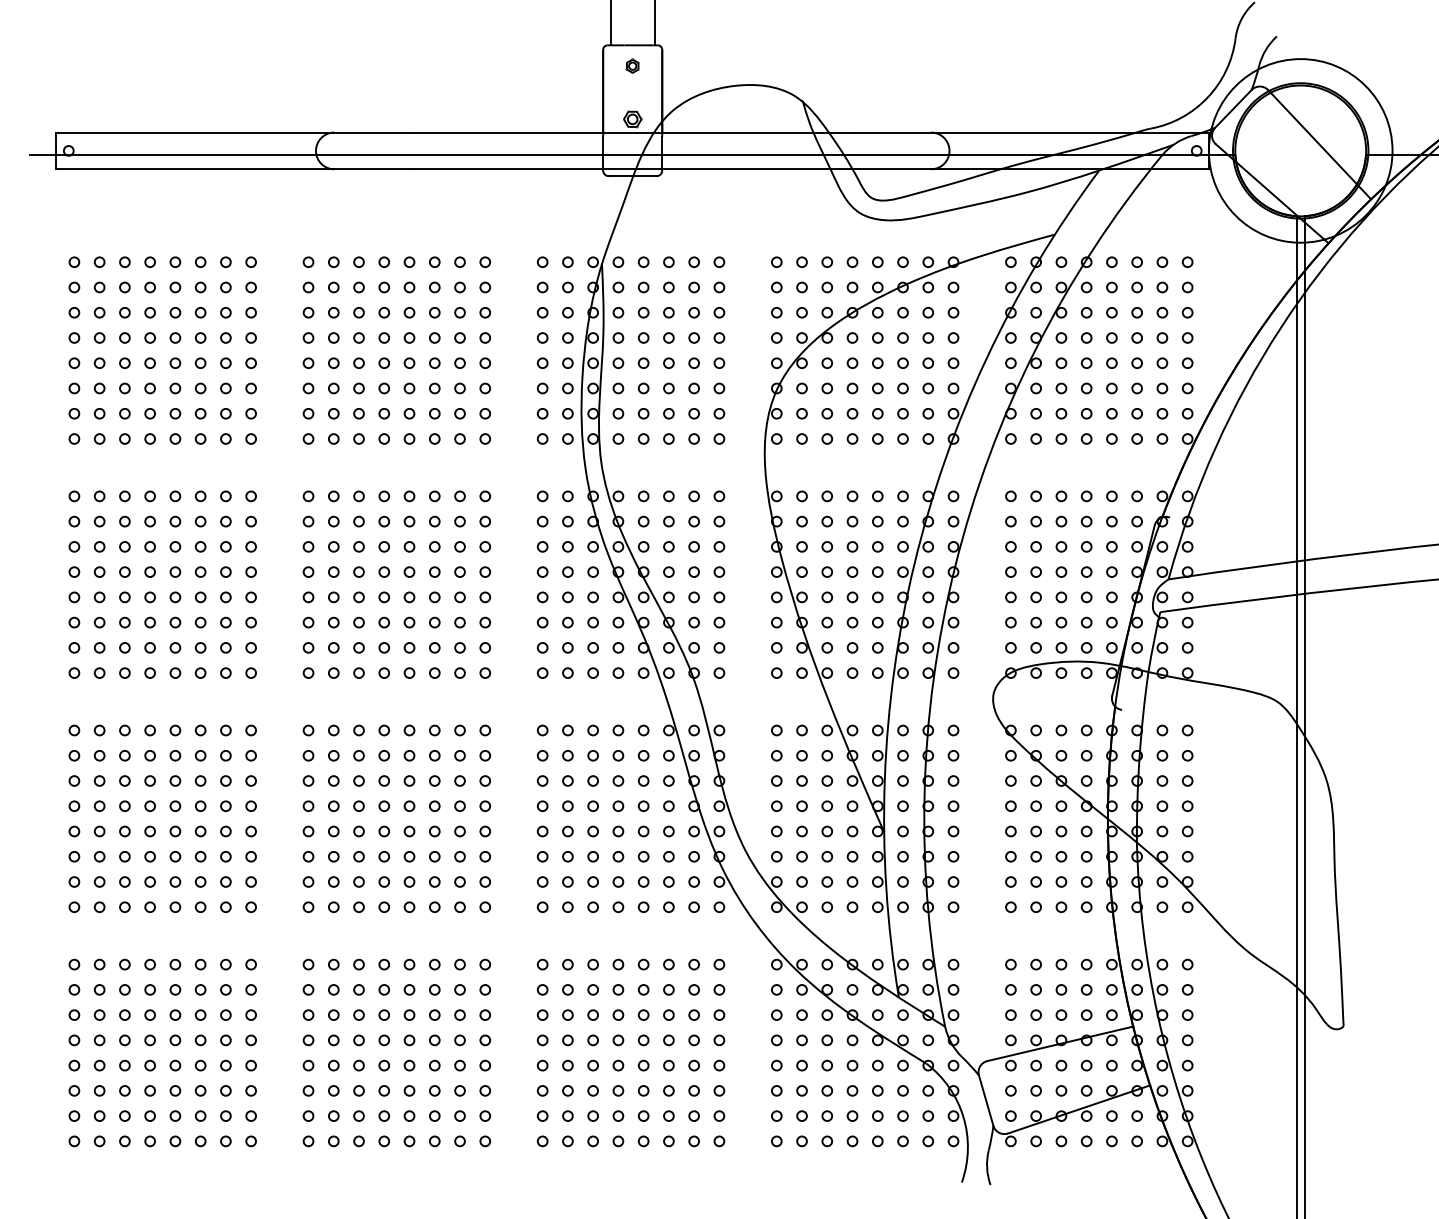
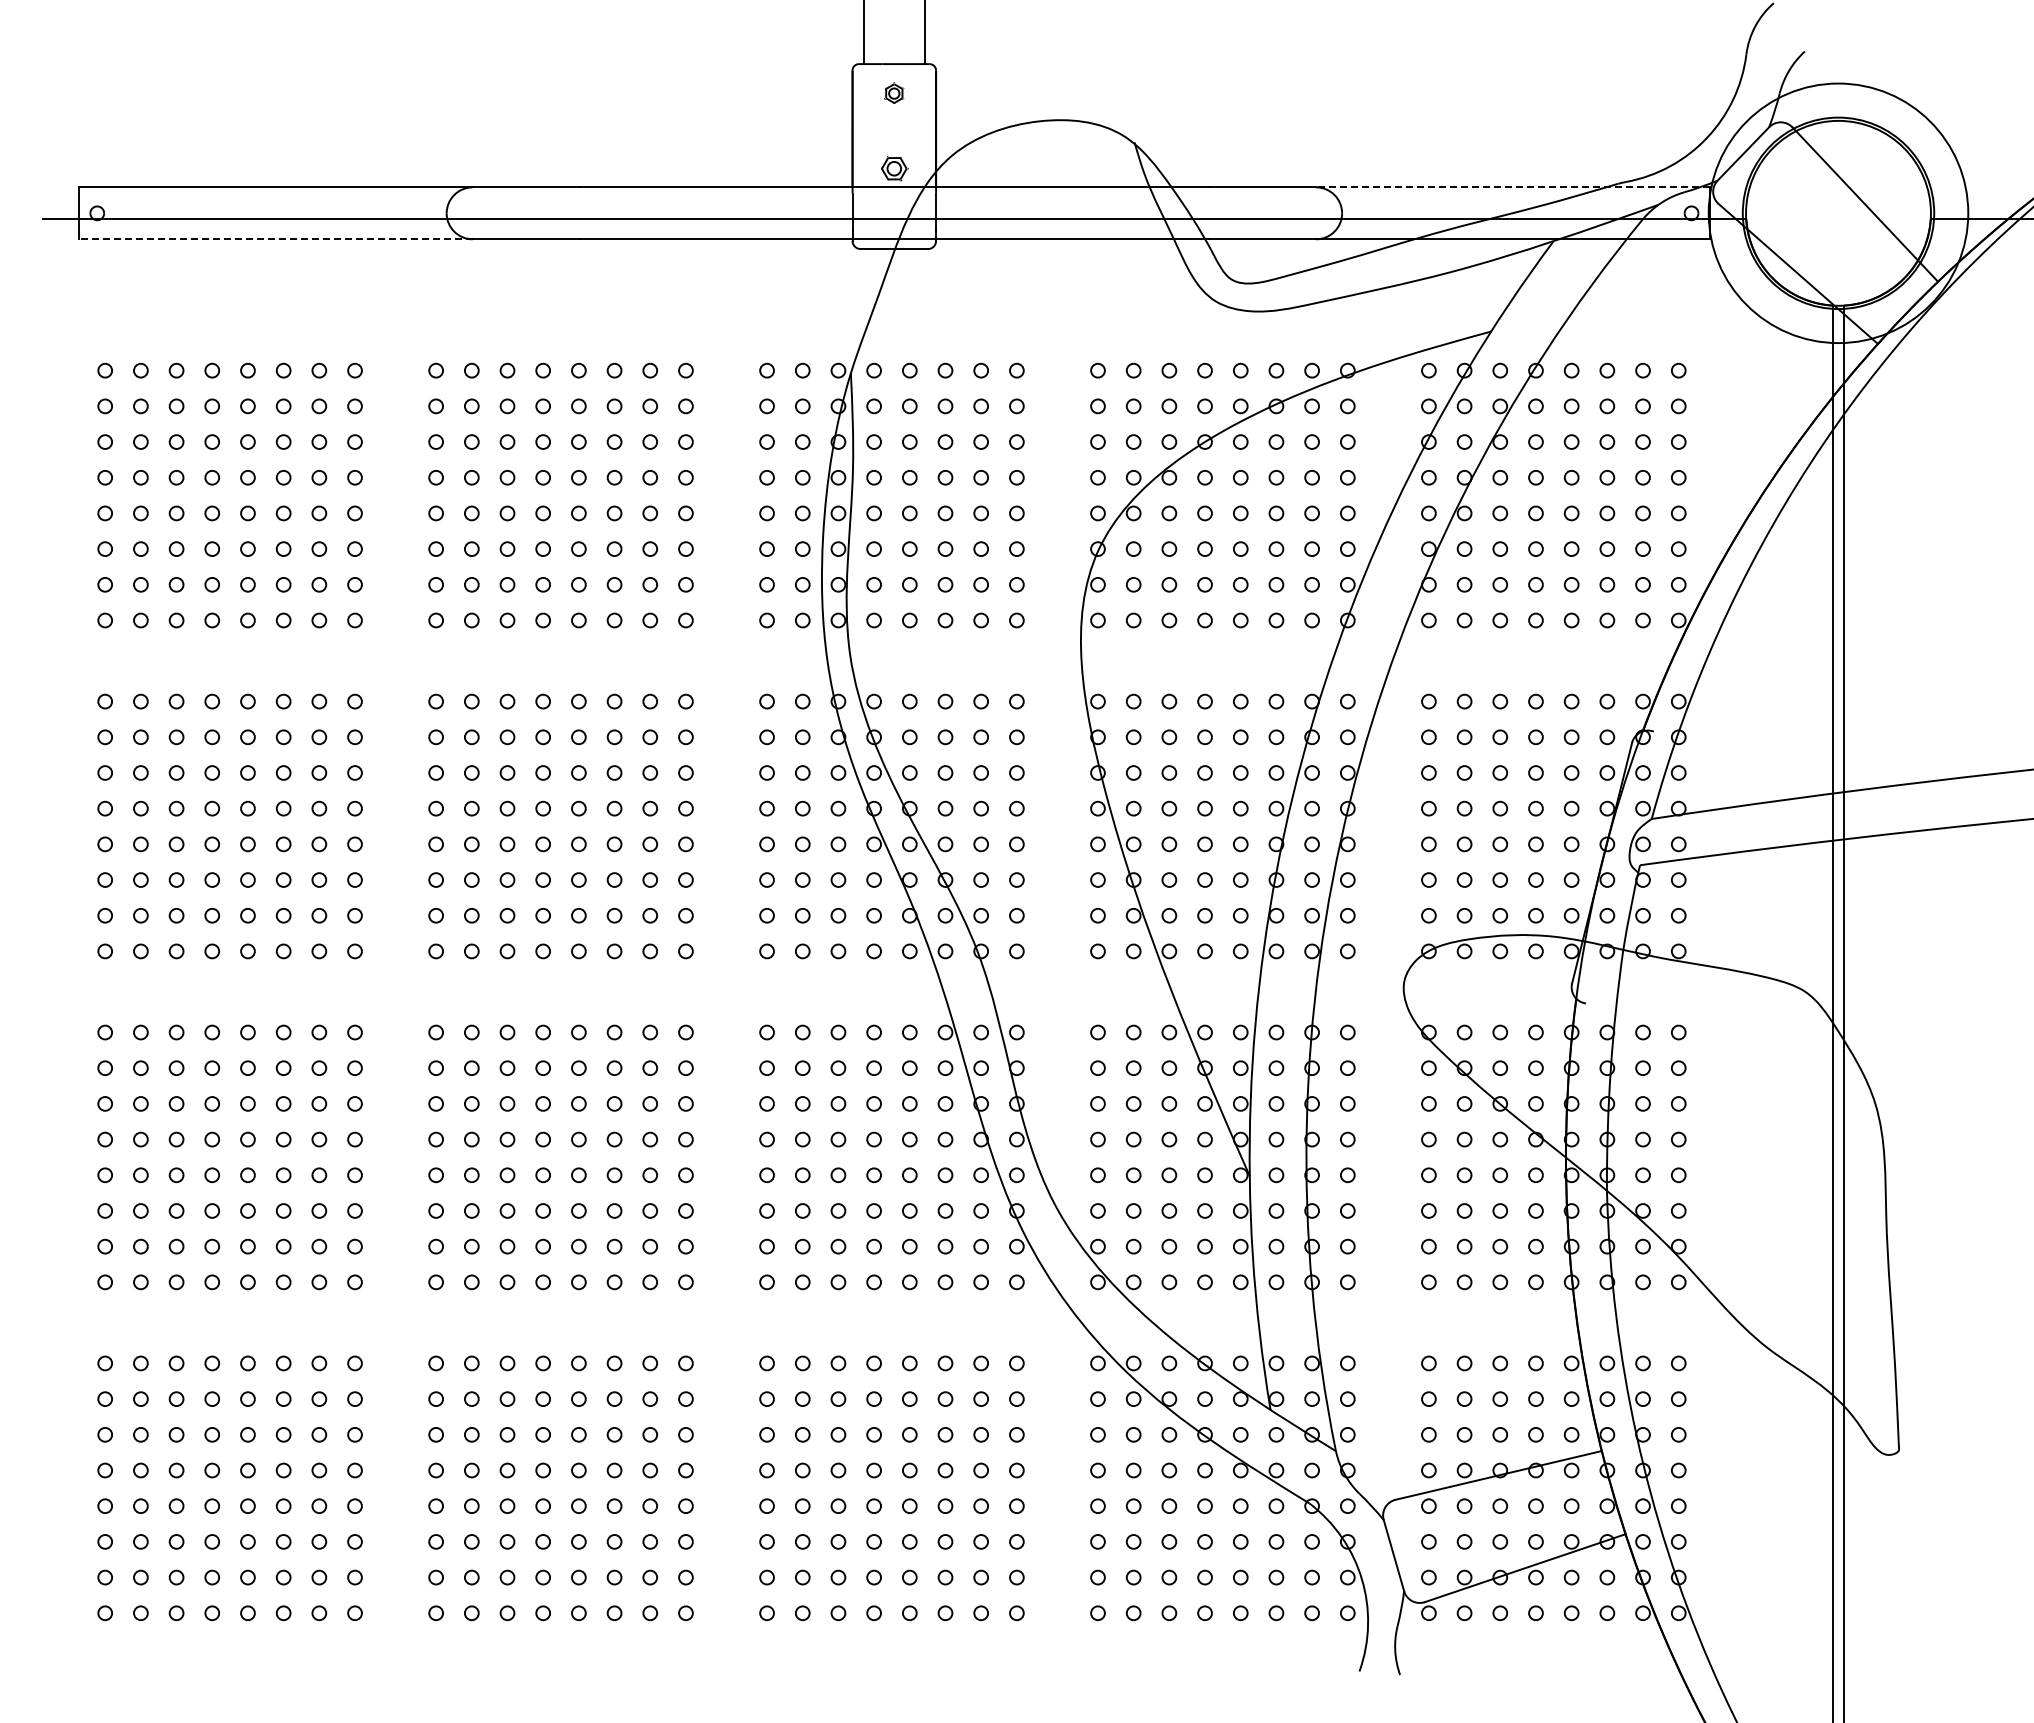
line: (1070, 132) -> (1512, 187), solid -> dashed
line: (194, 169) -> (275, 239), solid -> dashed

